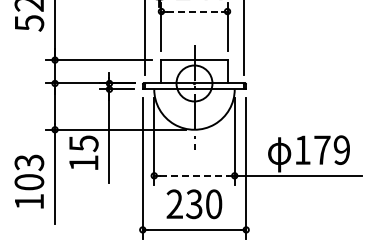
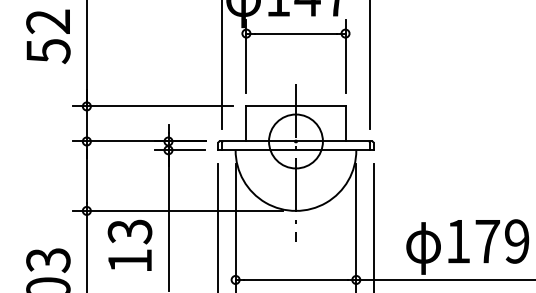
line: (194, 11) -> (295, 33), dashed -> solid
text: (83, 143) -> (129, 231), 15 -> 13
line: (194, 175) -> (295, 279), dashed -> solid

